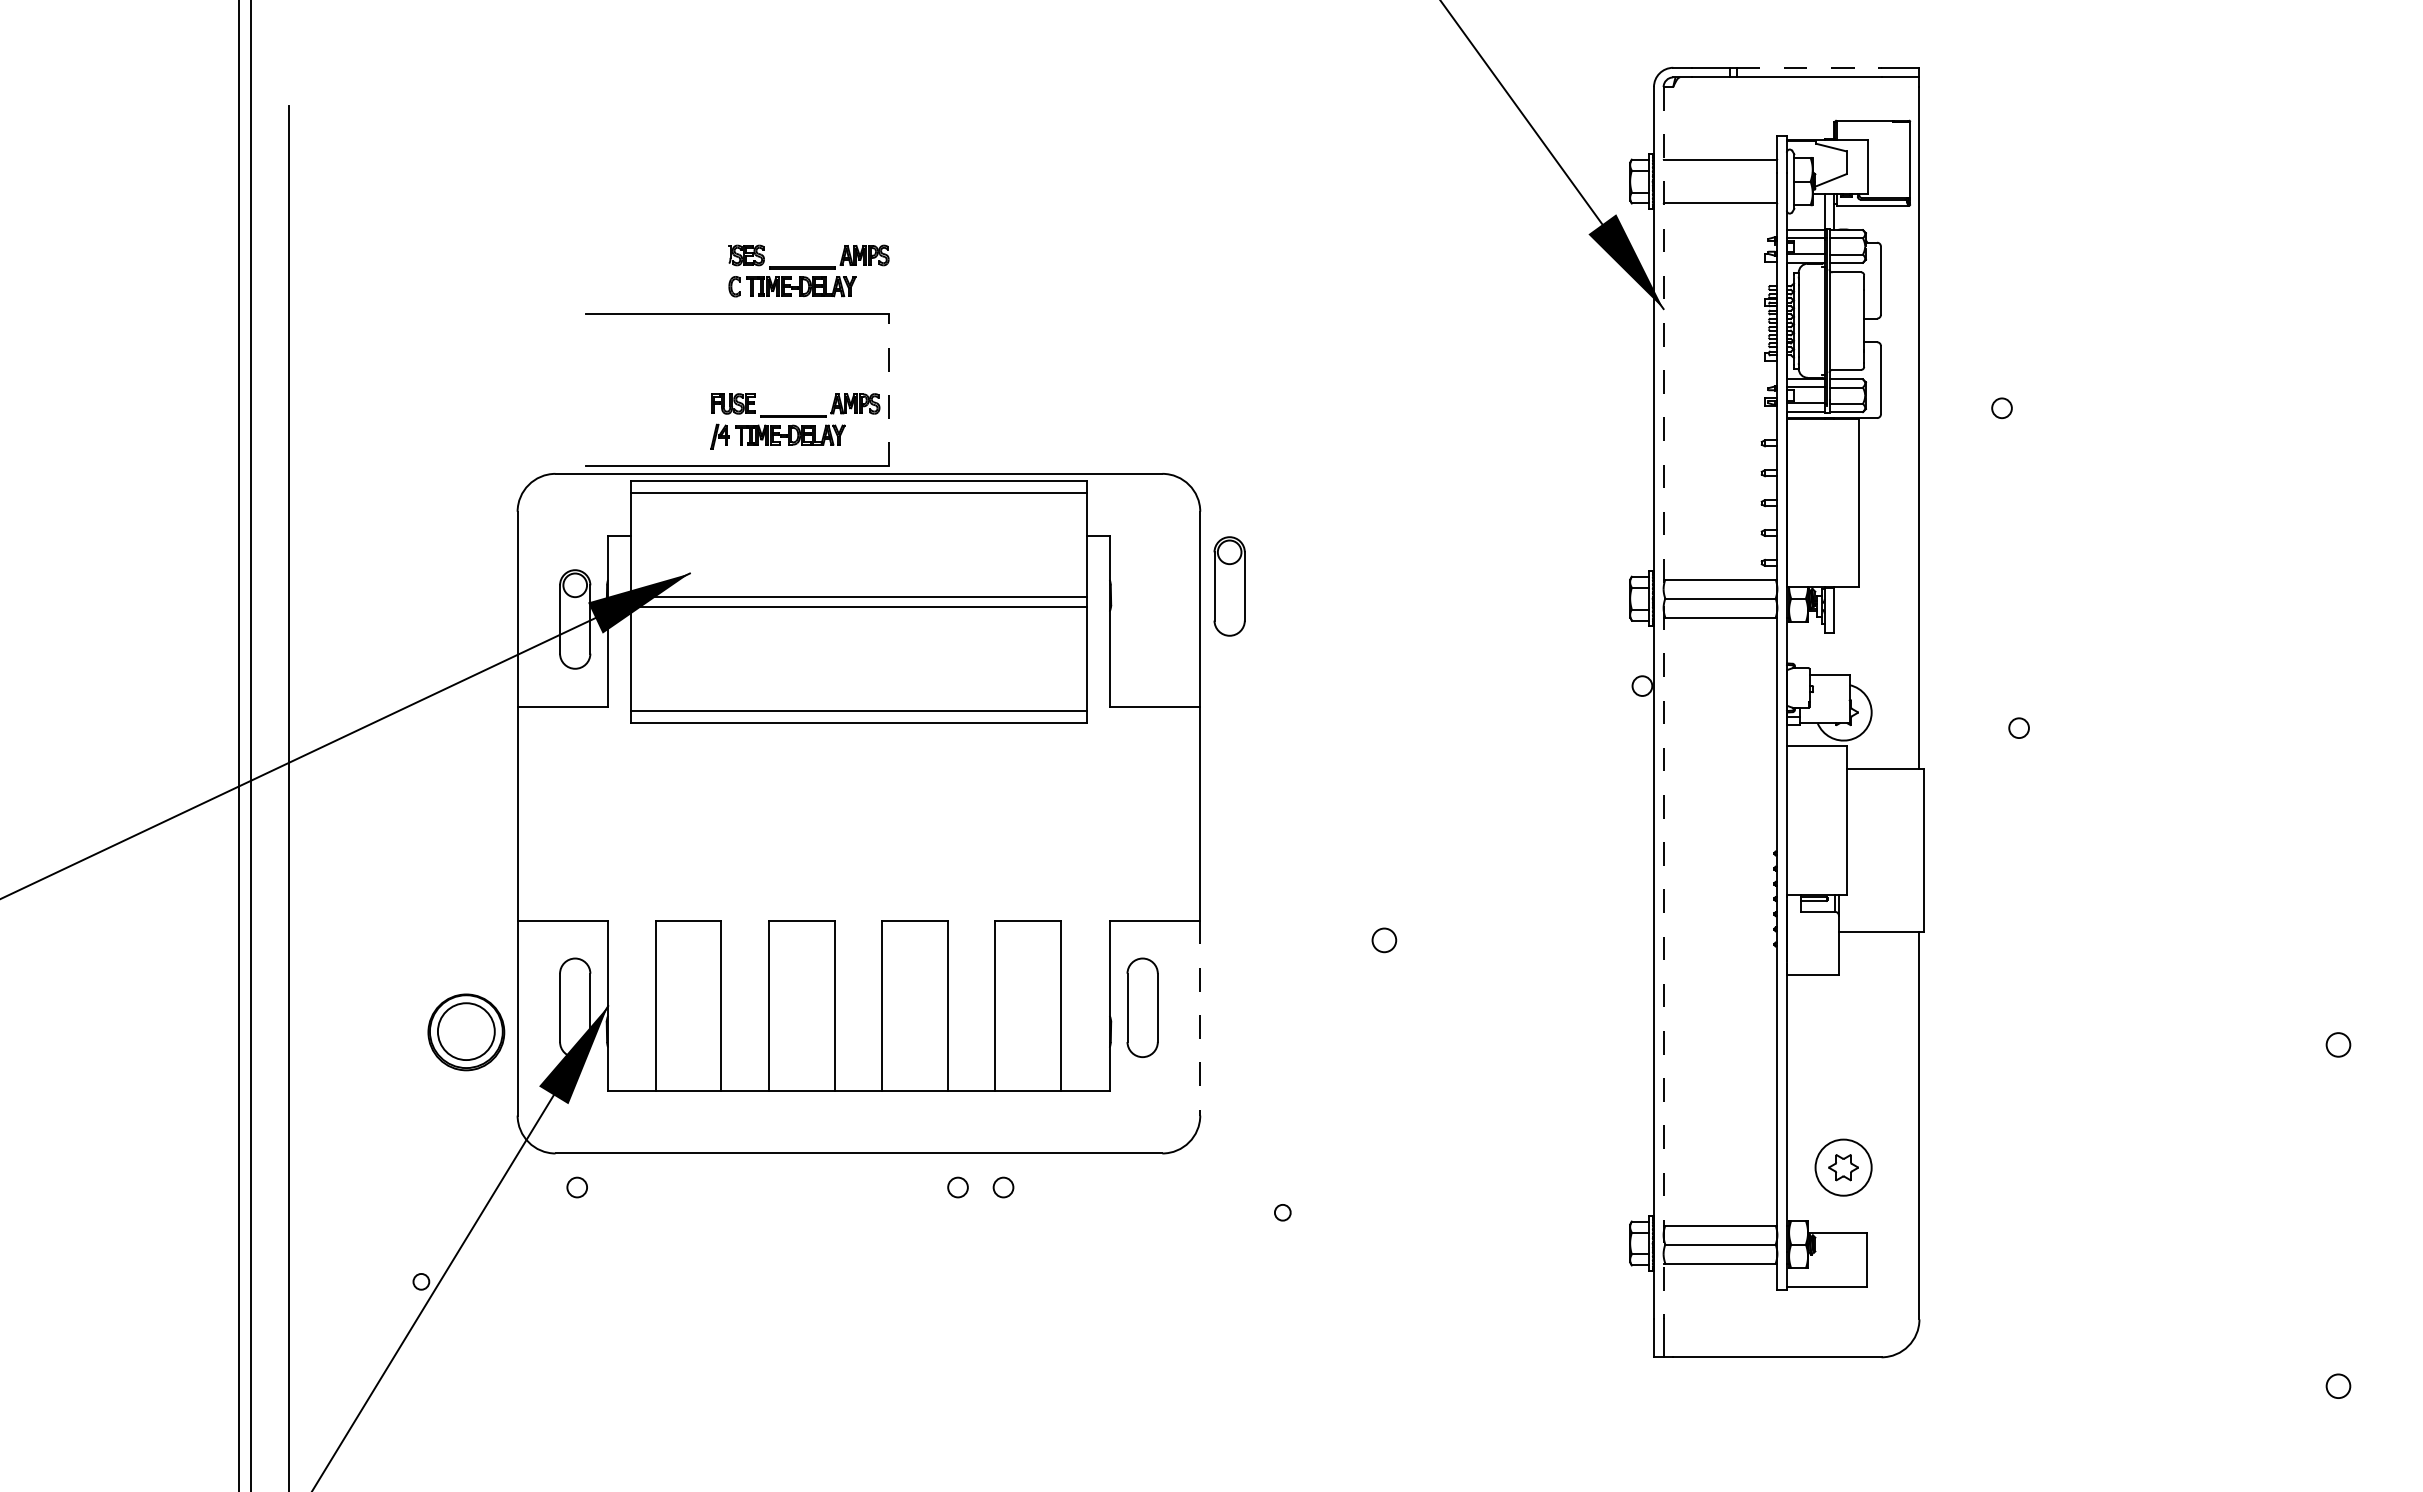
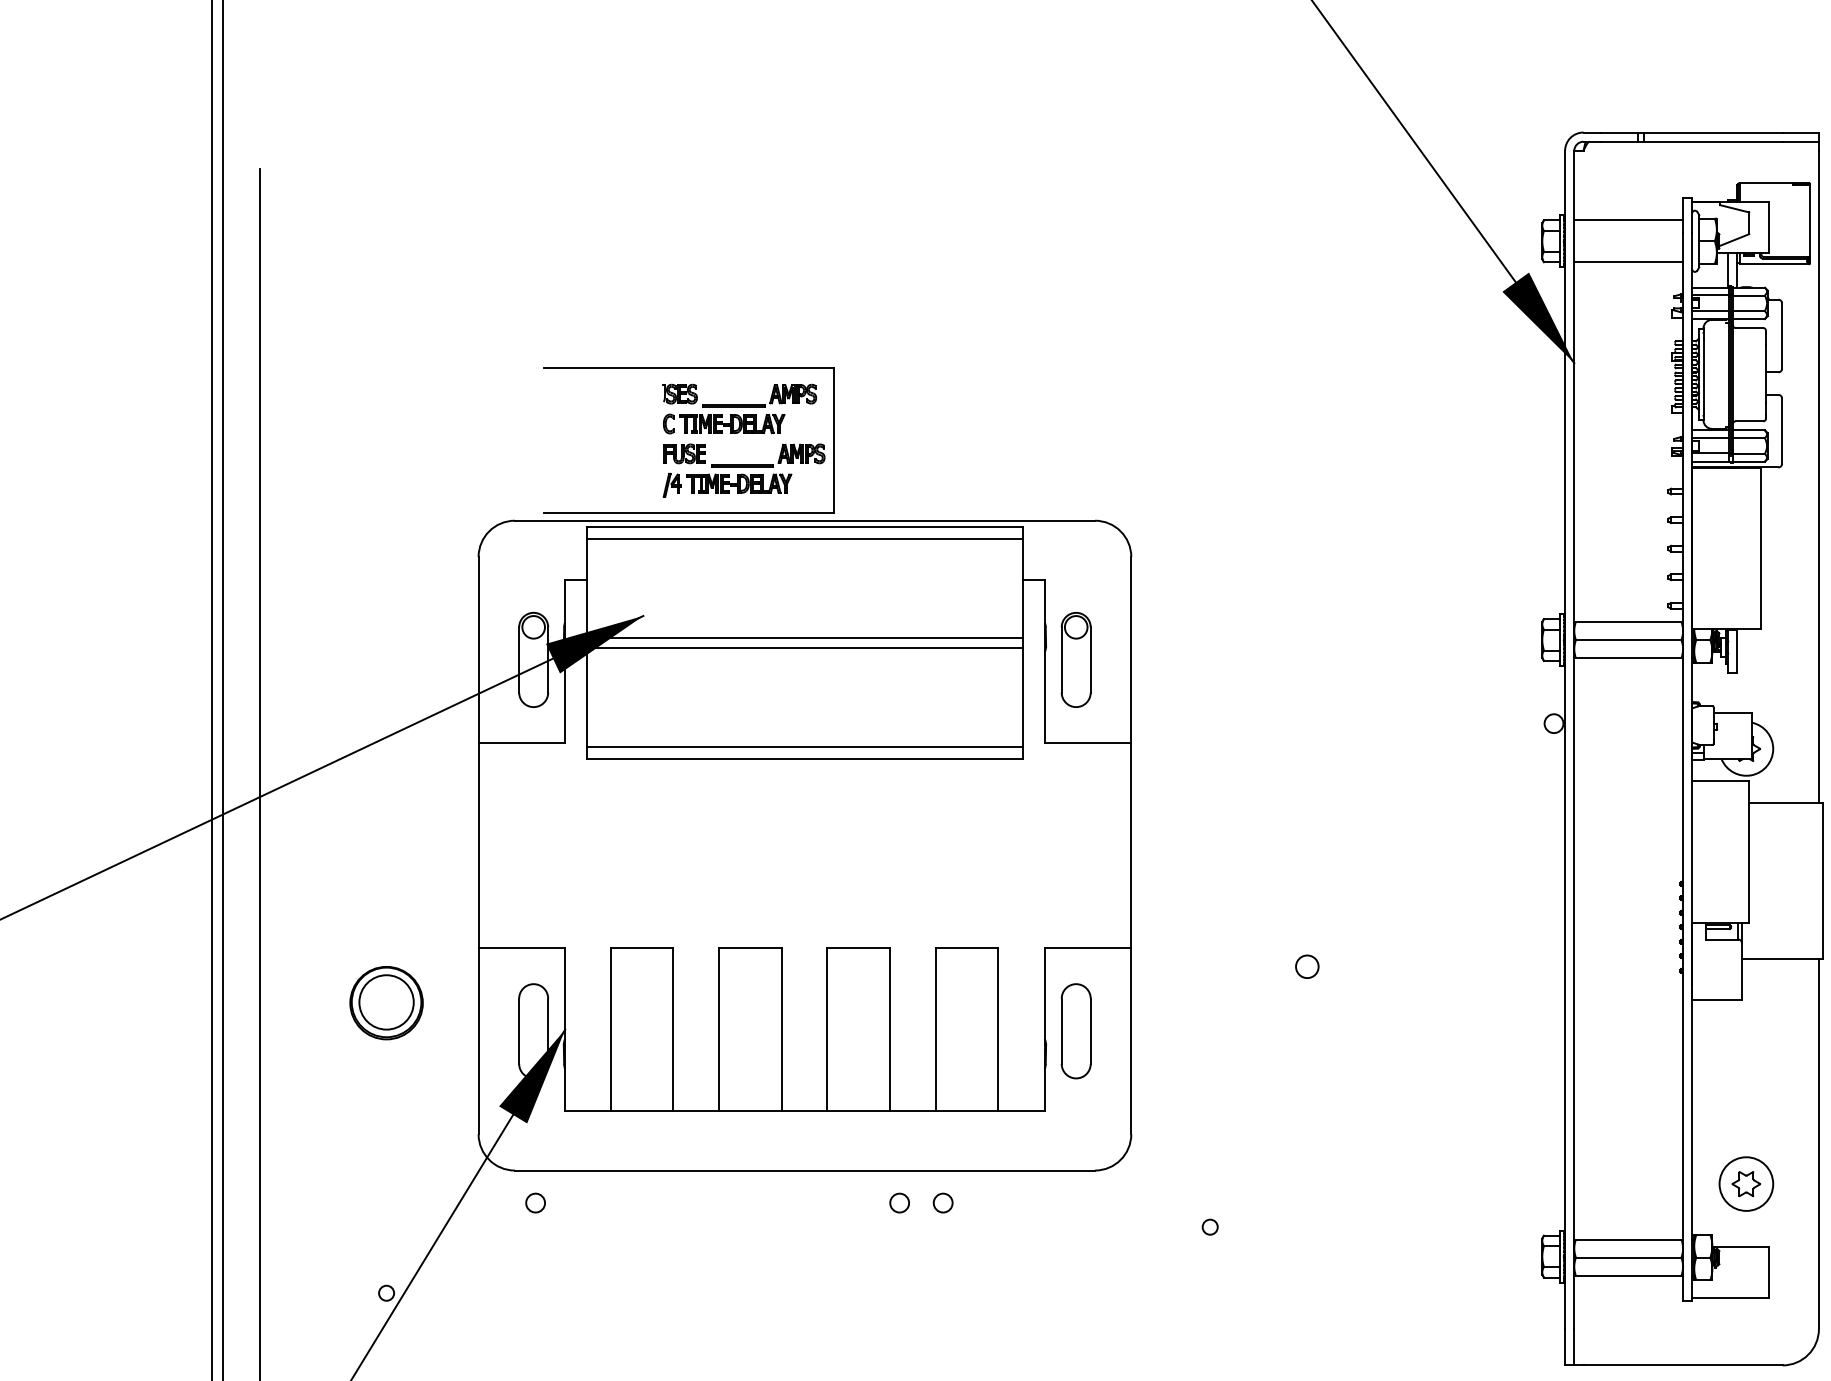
line: (1809, 67) -> (1713, 132), dashed -> solid
part: (808, 270) -> (739, 408), moved
line: (889, 390) -> (834, 441), dashed -> solid
part: (1229, 586) -> (1076, 659), moved
line: (1663, 703) -> (1574, 740), dashed -> solid
line: (1200, 1018) -> (1131, 1041), dashed -> solid
part: (466, 1032) -> (386, 1003), moved

